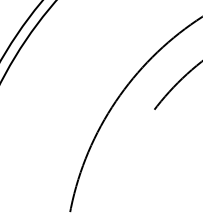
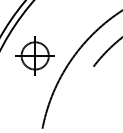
part: (56, 91) -> (34, 55), added

